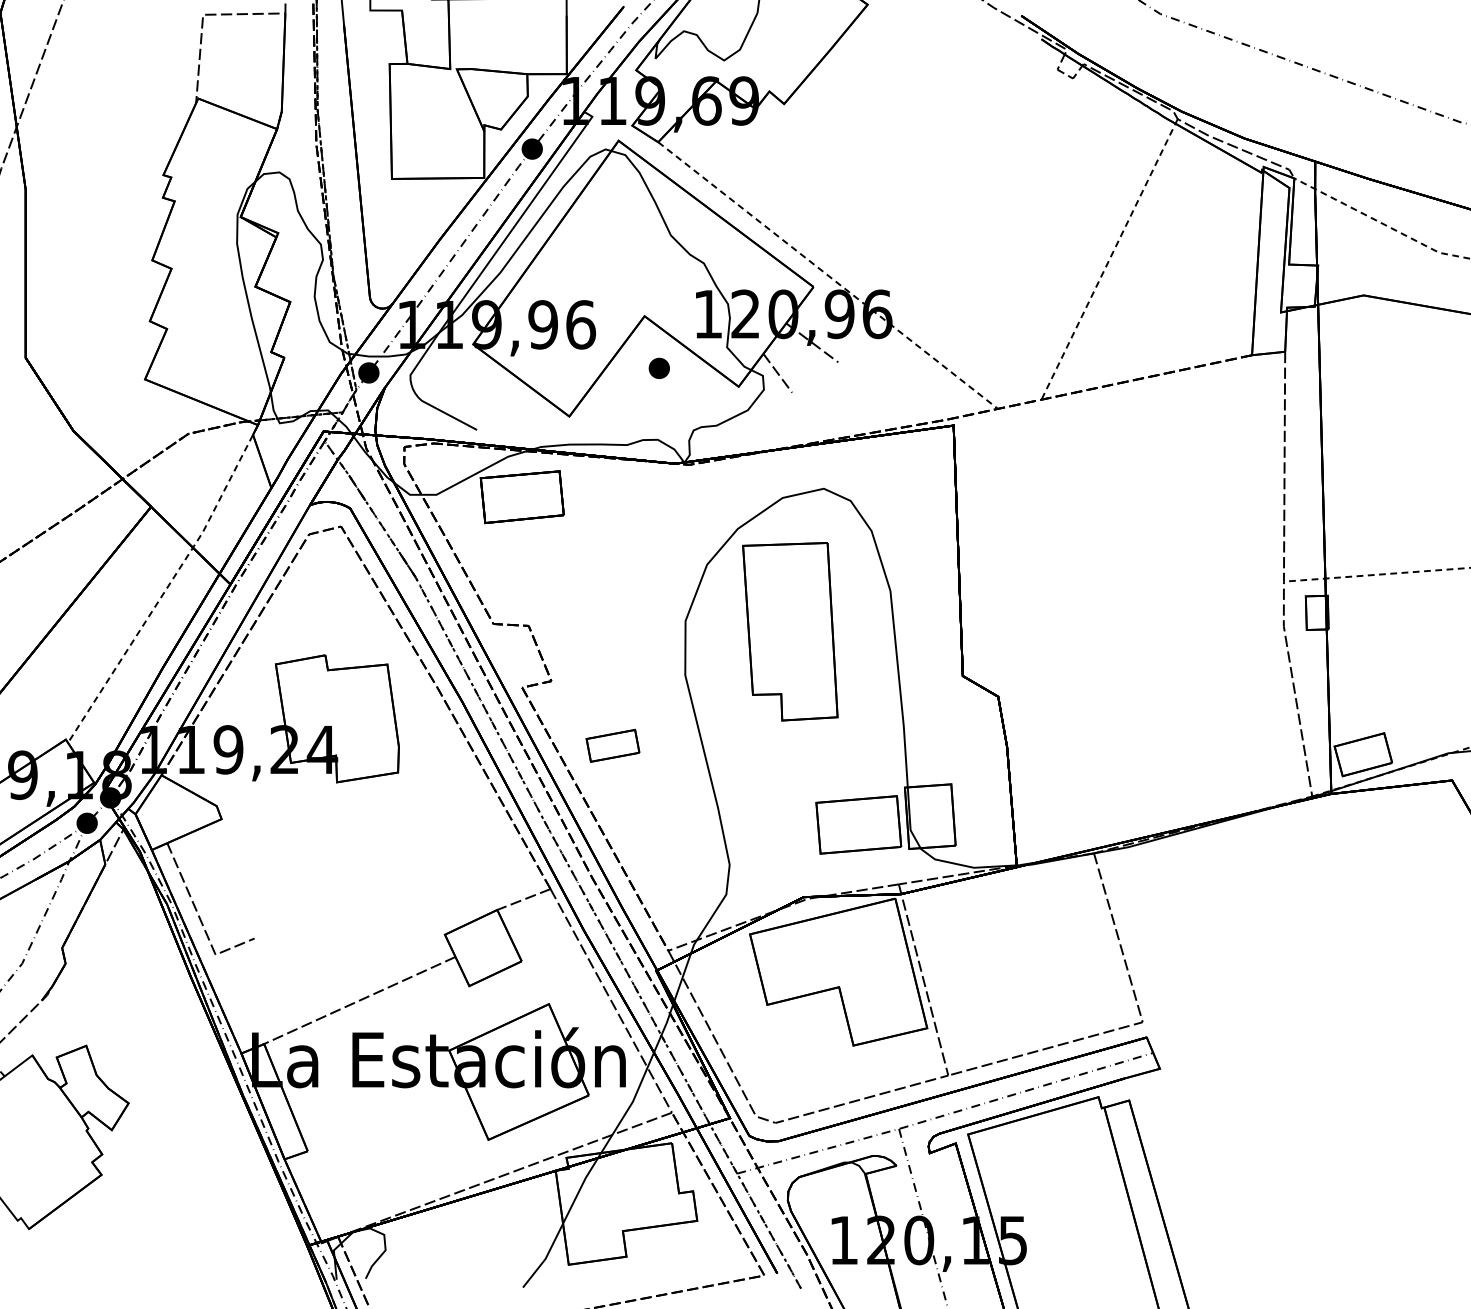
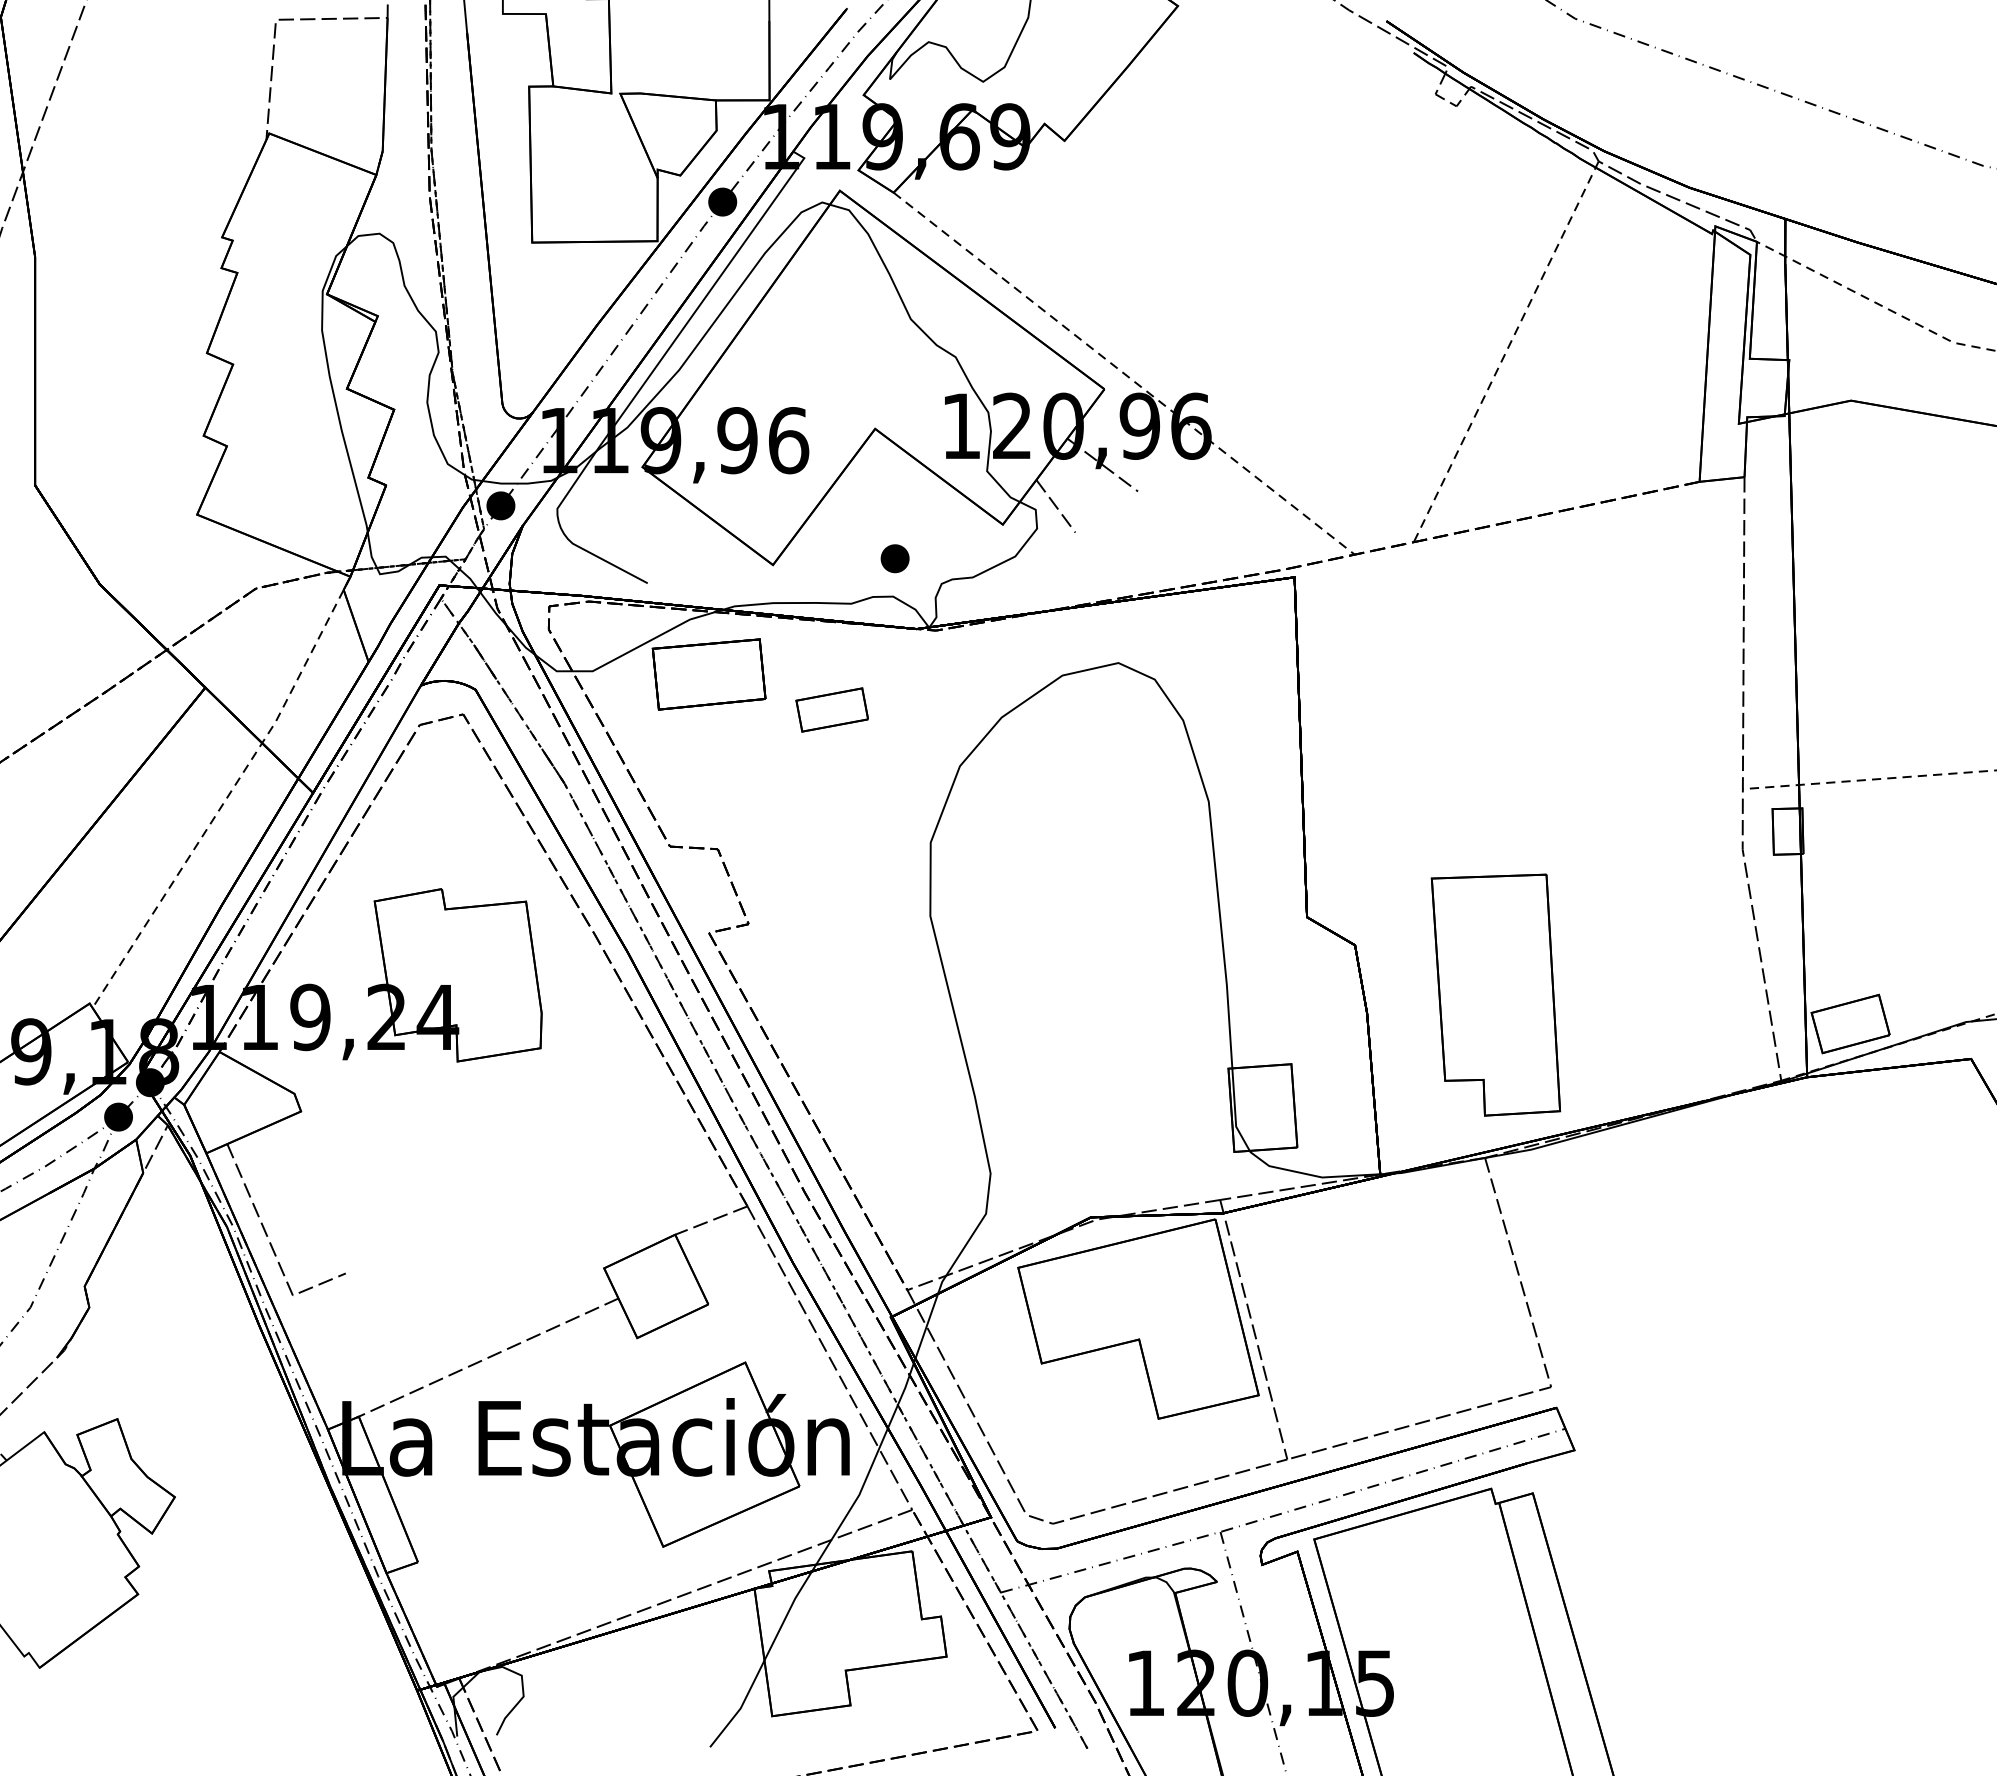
part: (658, 368) -> (894, 558), moved
part: (790, 631) -> (1495, 994), moved
part: (612, 745) -> (831, 709), moved
part: (858, 825) -> (1165, 1119), removed

